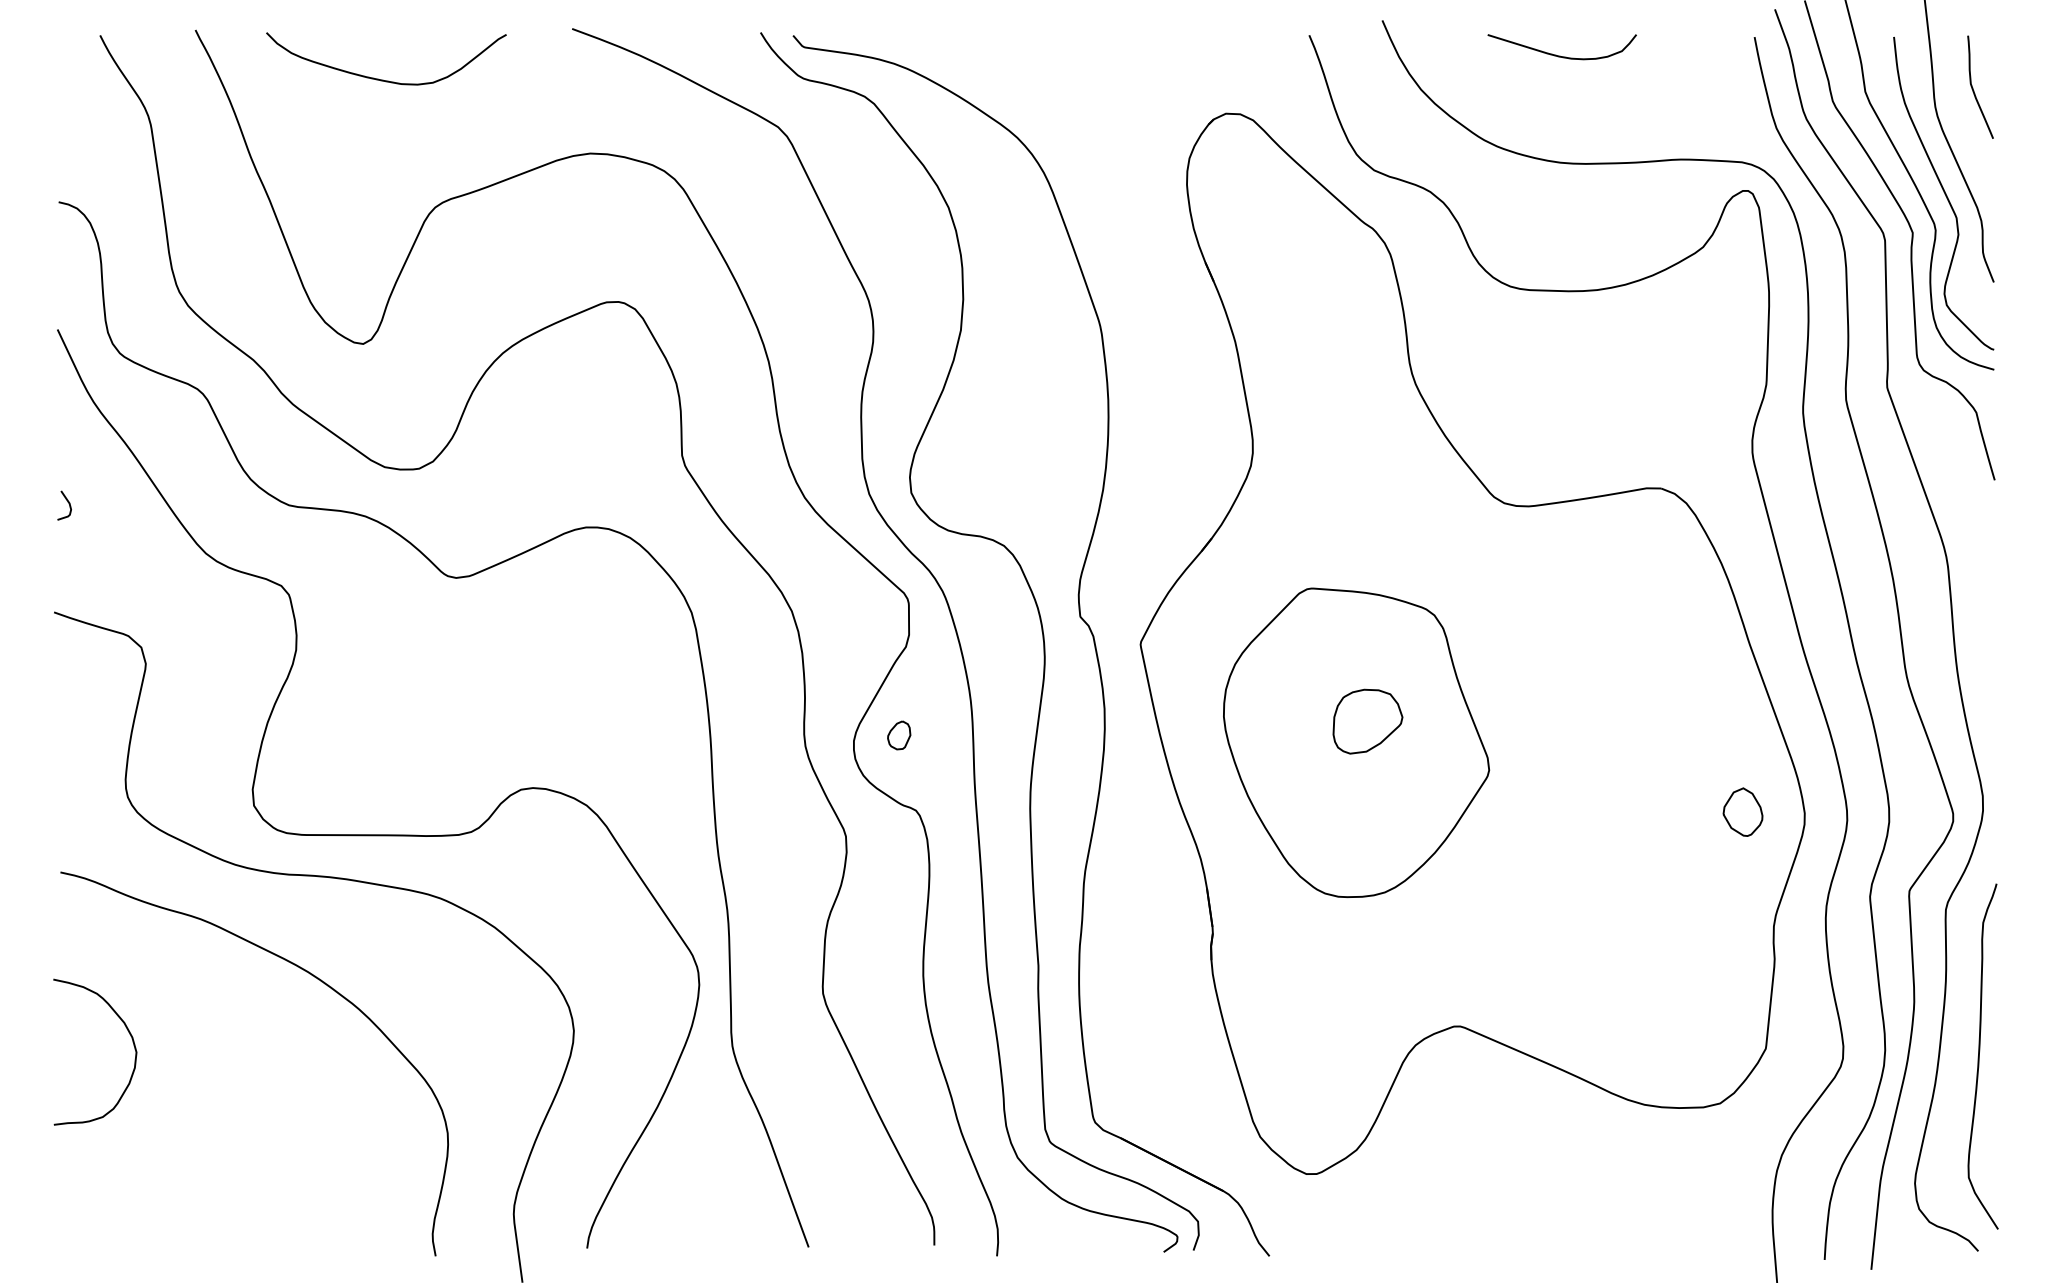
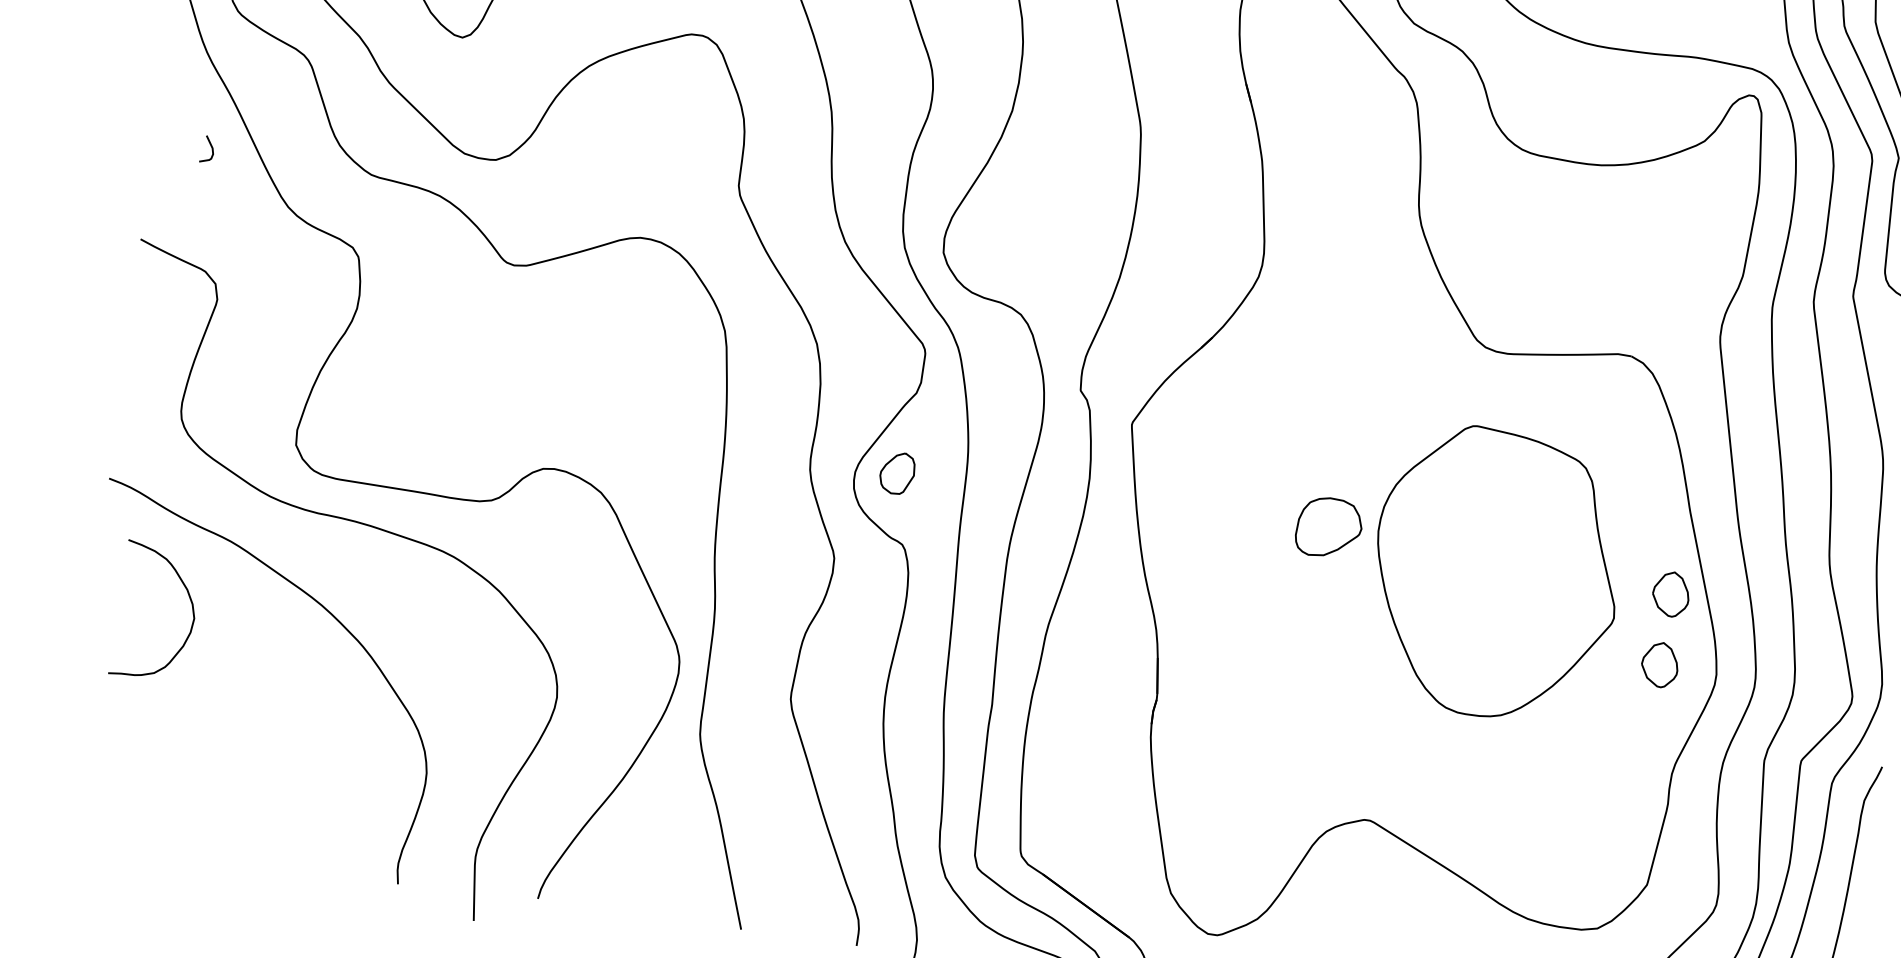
curve: (68, 504) -> (211, 149), moved
part: (1742, 734) -> (1670, 593), added
part: (899, 735) -> (897, 473), size x1.6
part: (1356, 742) -> (1496, 573), moved
curve: (126, 1029) -> (188, 596), moved

